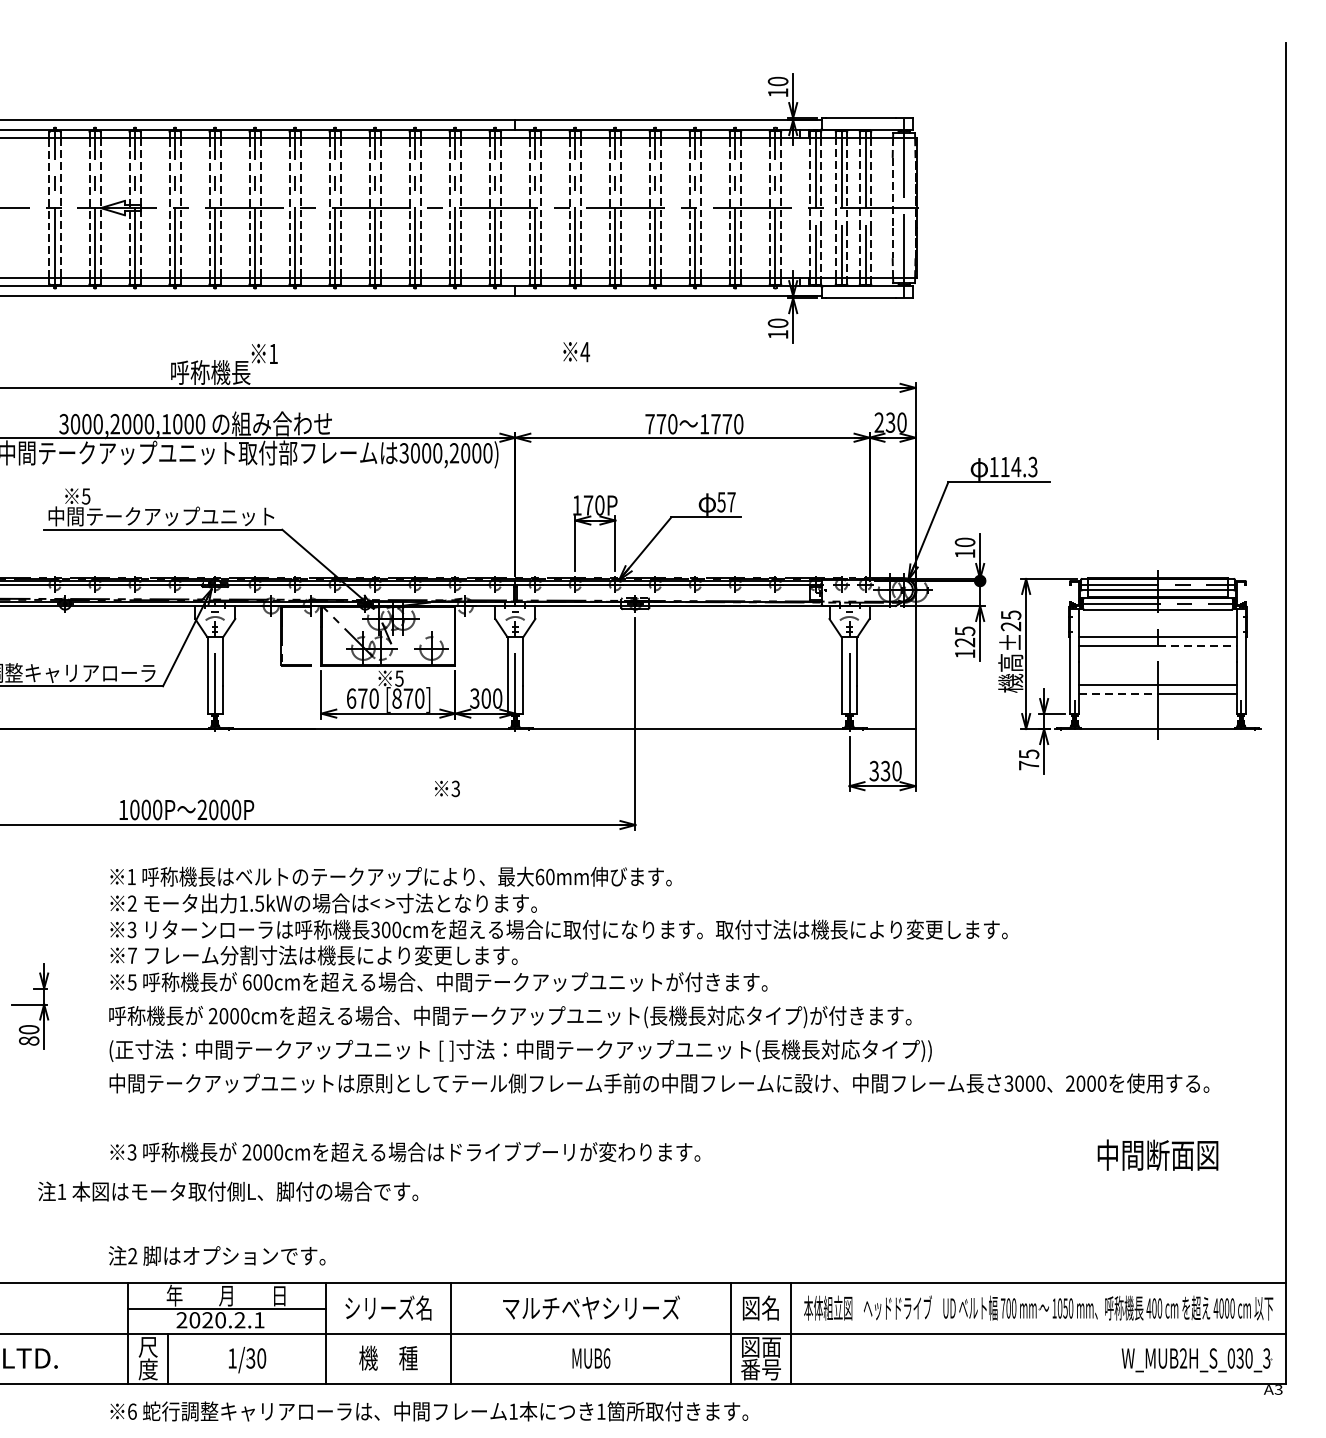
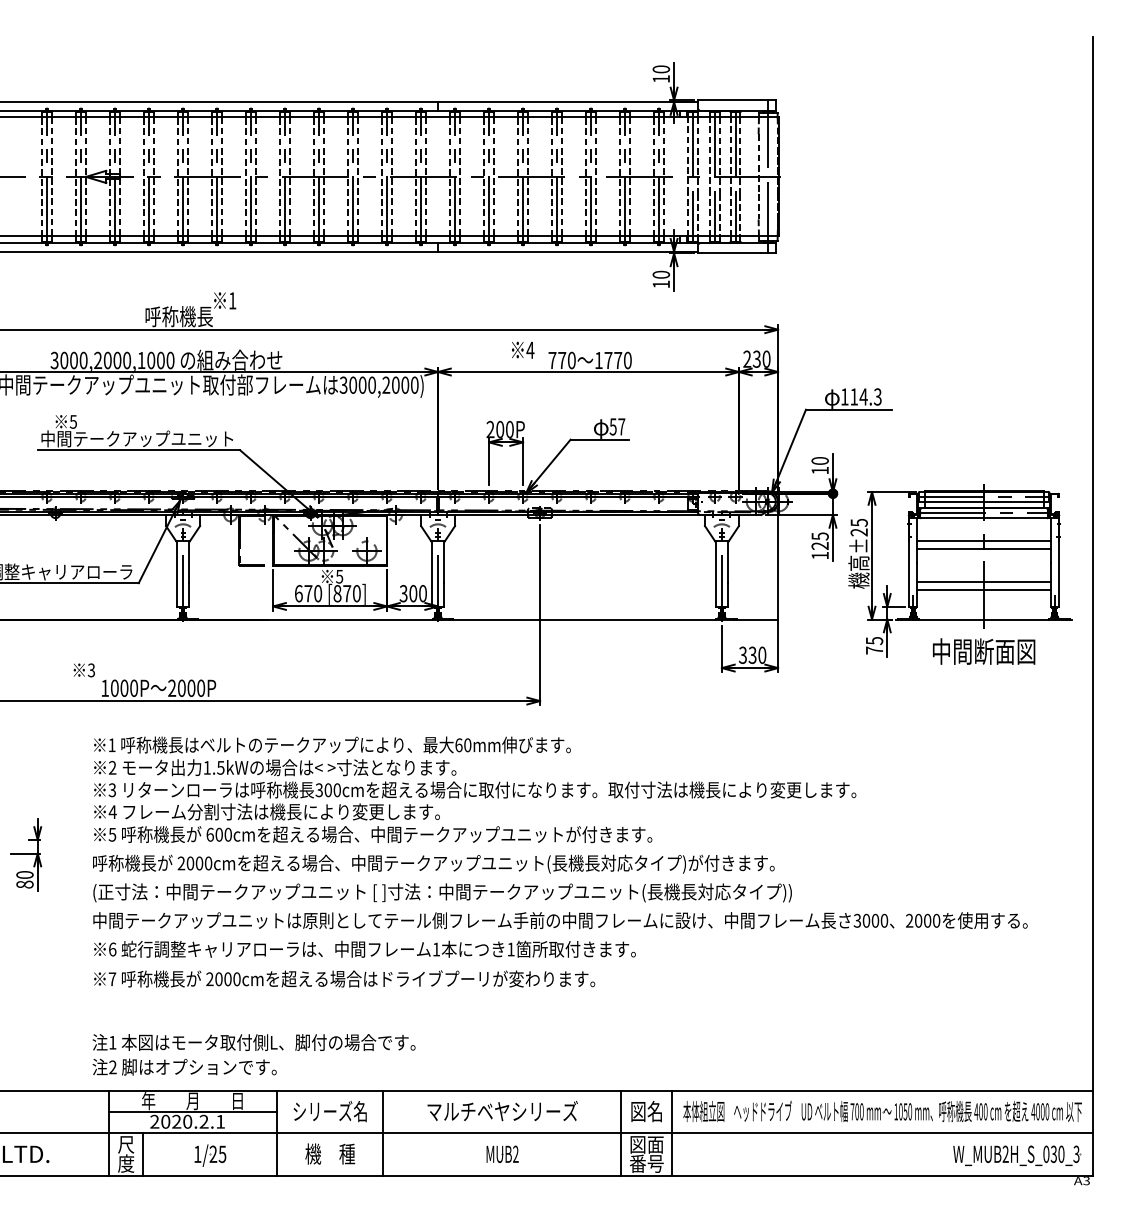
text: (577, 351) -> (523, 349), moved
text: (582, 505) -> (495, 429), 170P -> 200P
line: (1197, 645) -> (1017, 548), dashed -> solid
line: (1118, 693) -> (950, 589), dashed -> solid
text: (446, 789) -> (83, 670), moved
text: (132, 954) -> (112, 811), 7 -> 4
text: (132, 1152) -> (112, 979), 3 -> 7
text: (1158, 1155) -> (984, 651), moved
text: (227, 1191) -> (253, 1042), moved
text: (606, 1357) -> (515, 1153), MUB6 -> MUB2
text: (255, 1358) -> (217, 1154), 1/30 -> 1/25
text: (428, 1410) -> (364, 948), moved

